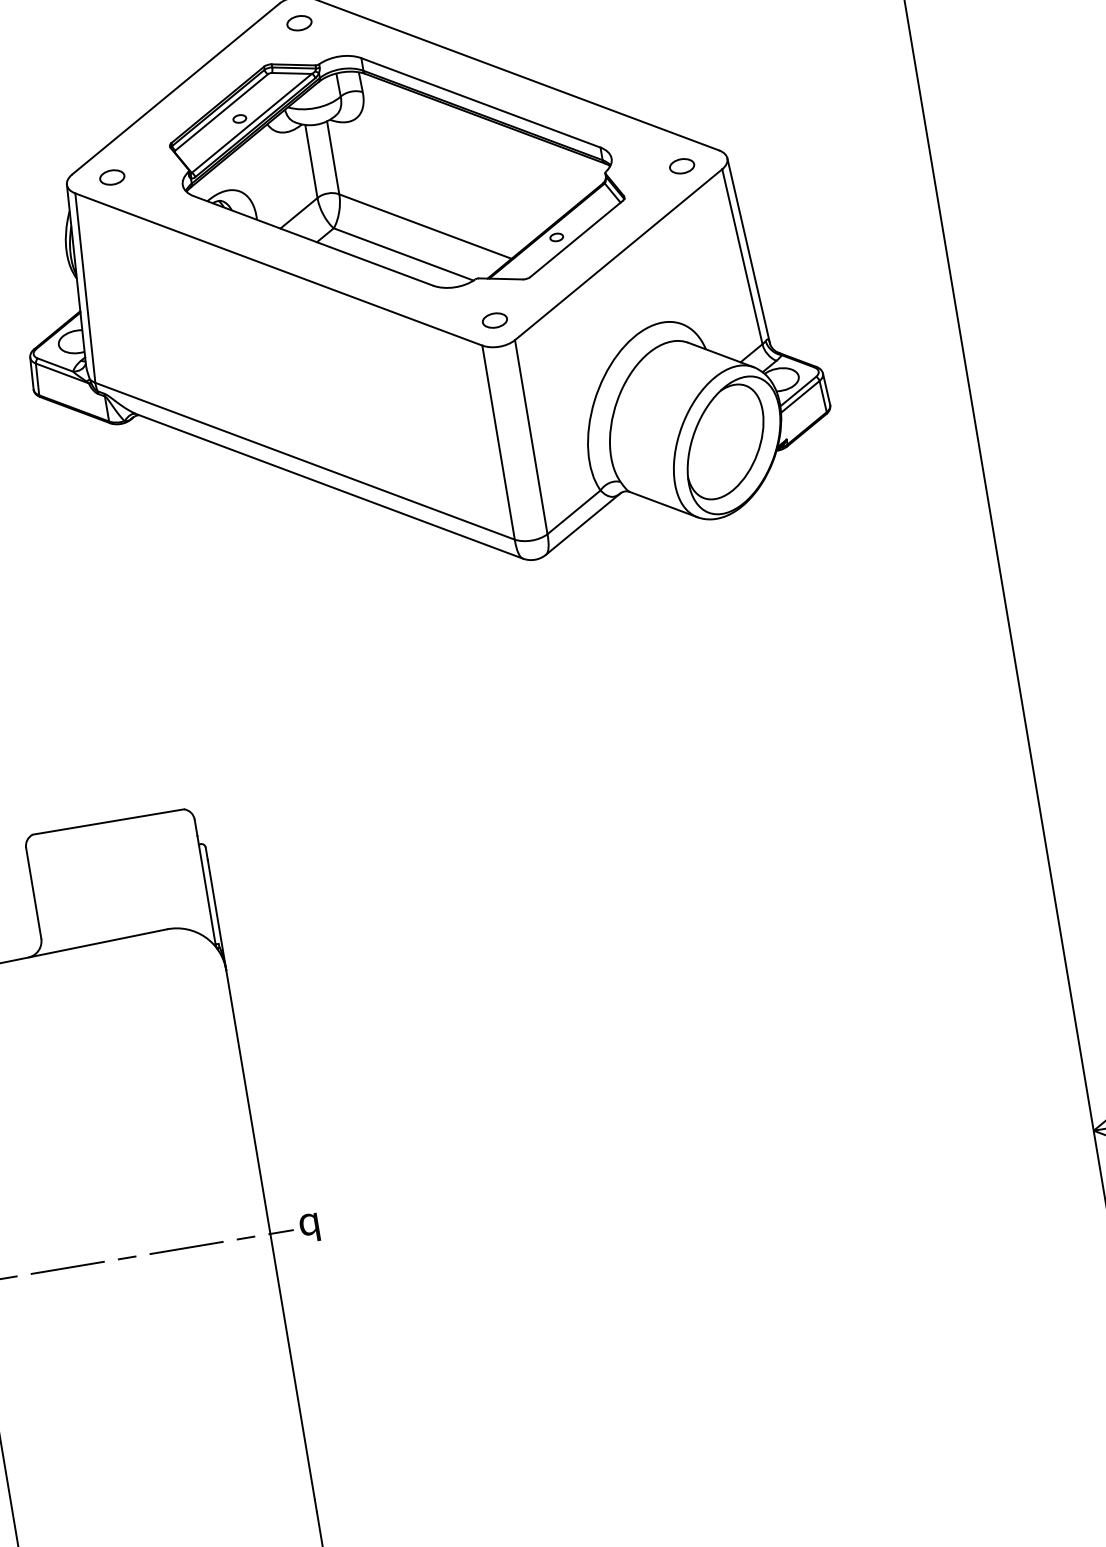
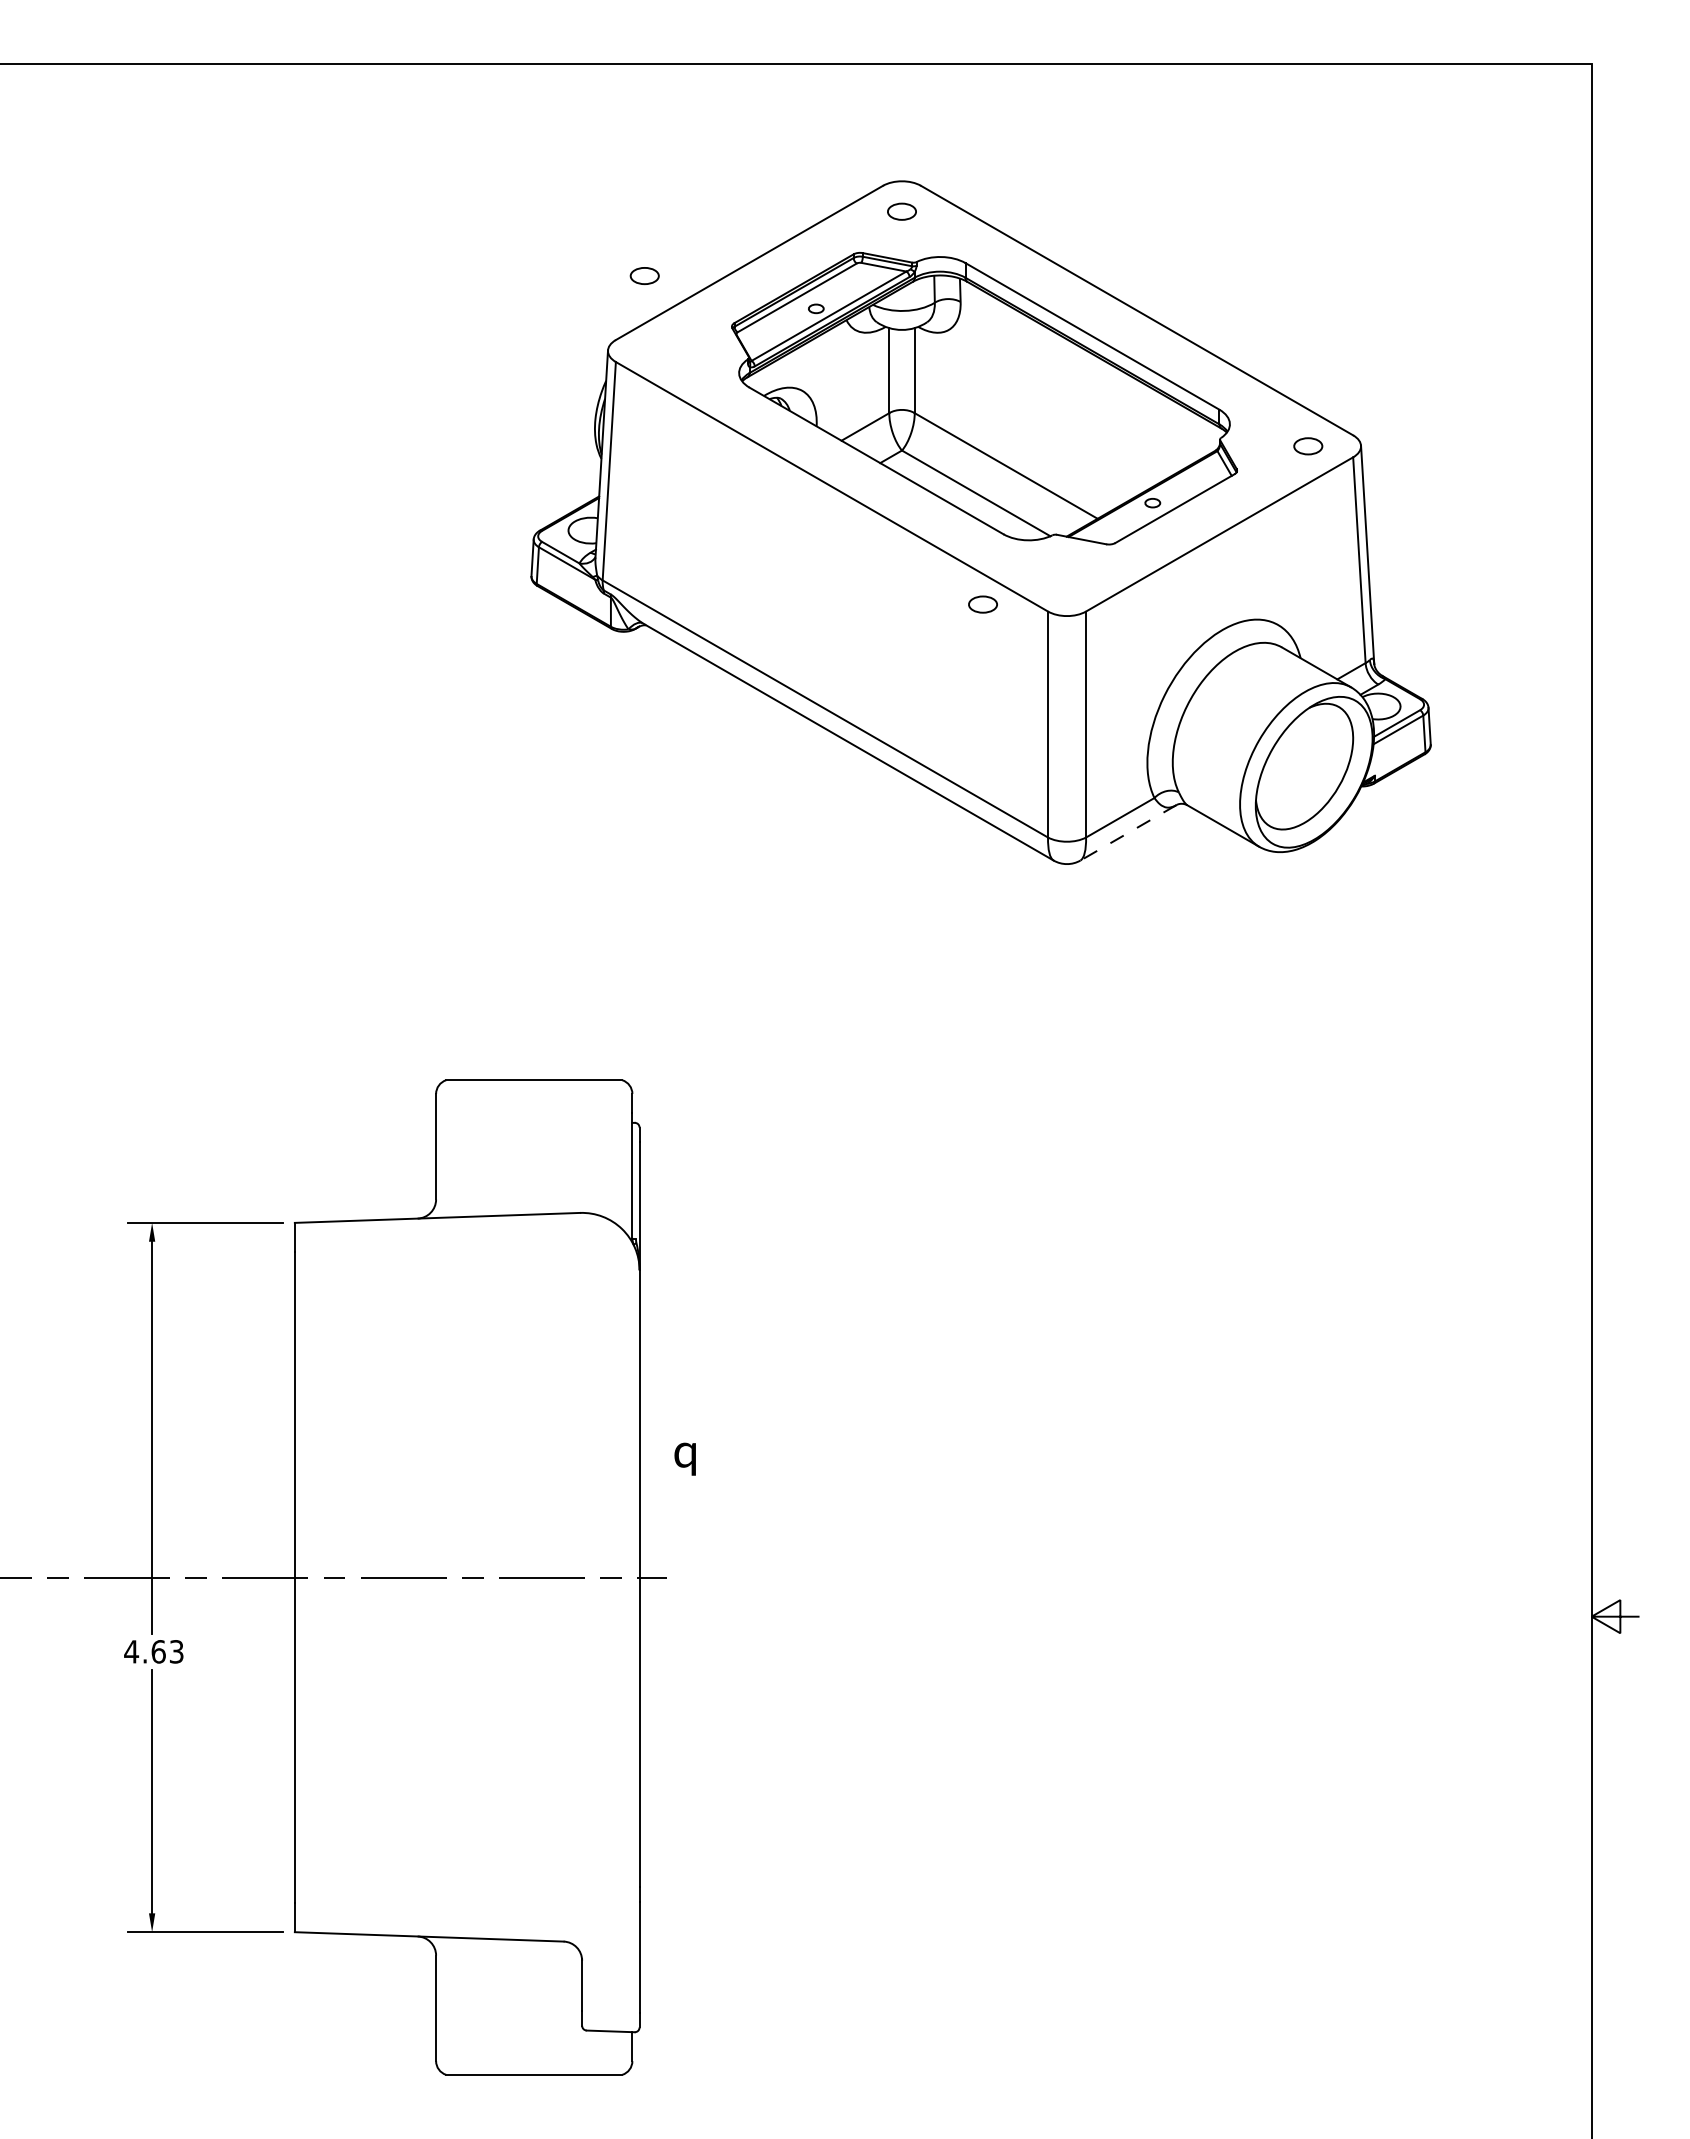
part: (111, 177) -> (644, 275), moved
part: (494, 320) -> (982, 604), moved
line: (583, 523) -> (1128, 832), solid -> dashed
text: (308, 1227) -> (684, 1458), moved

